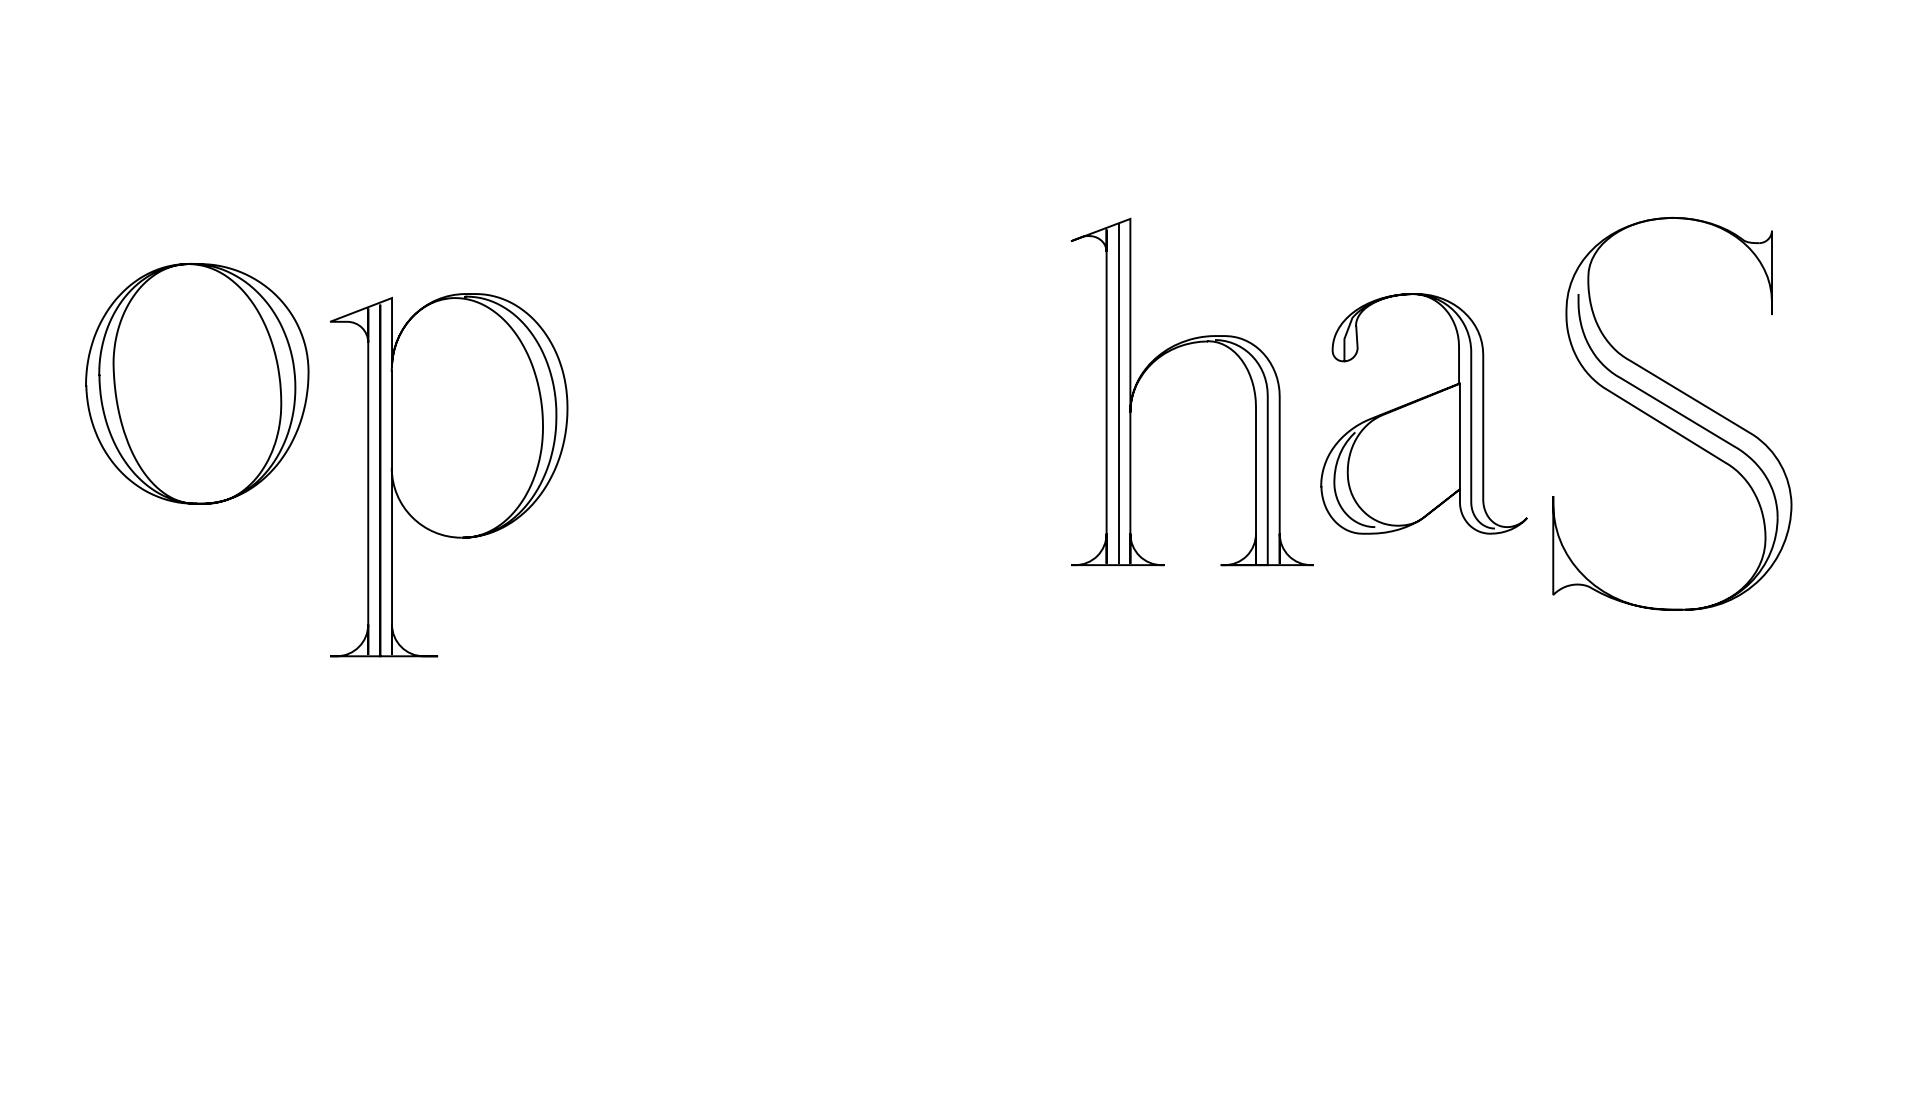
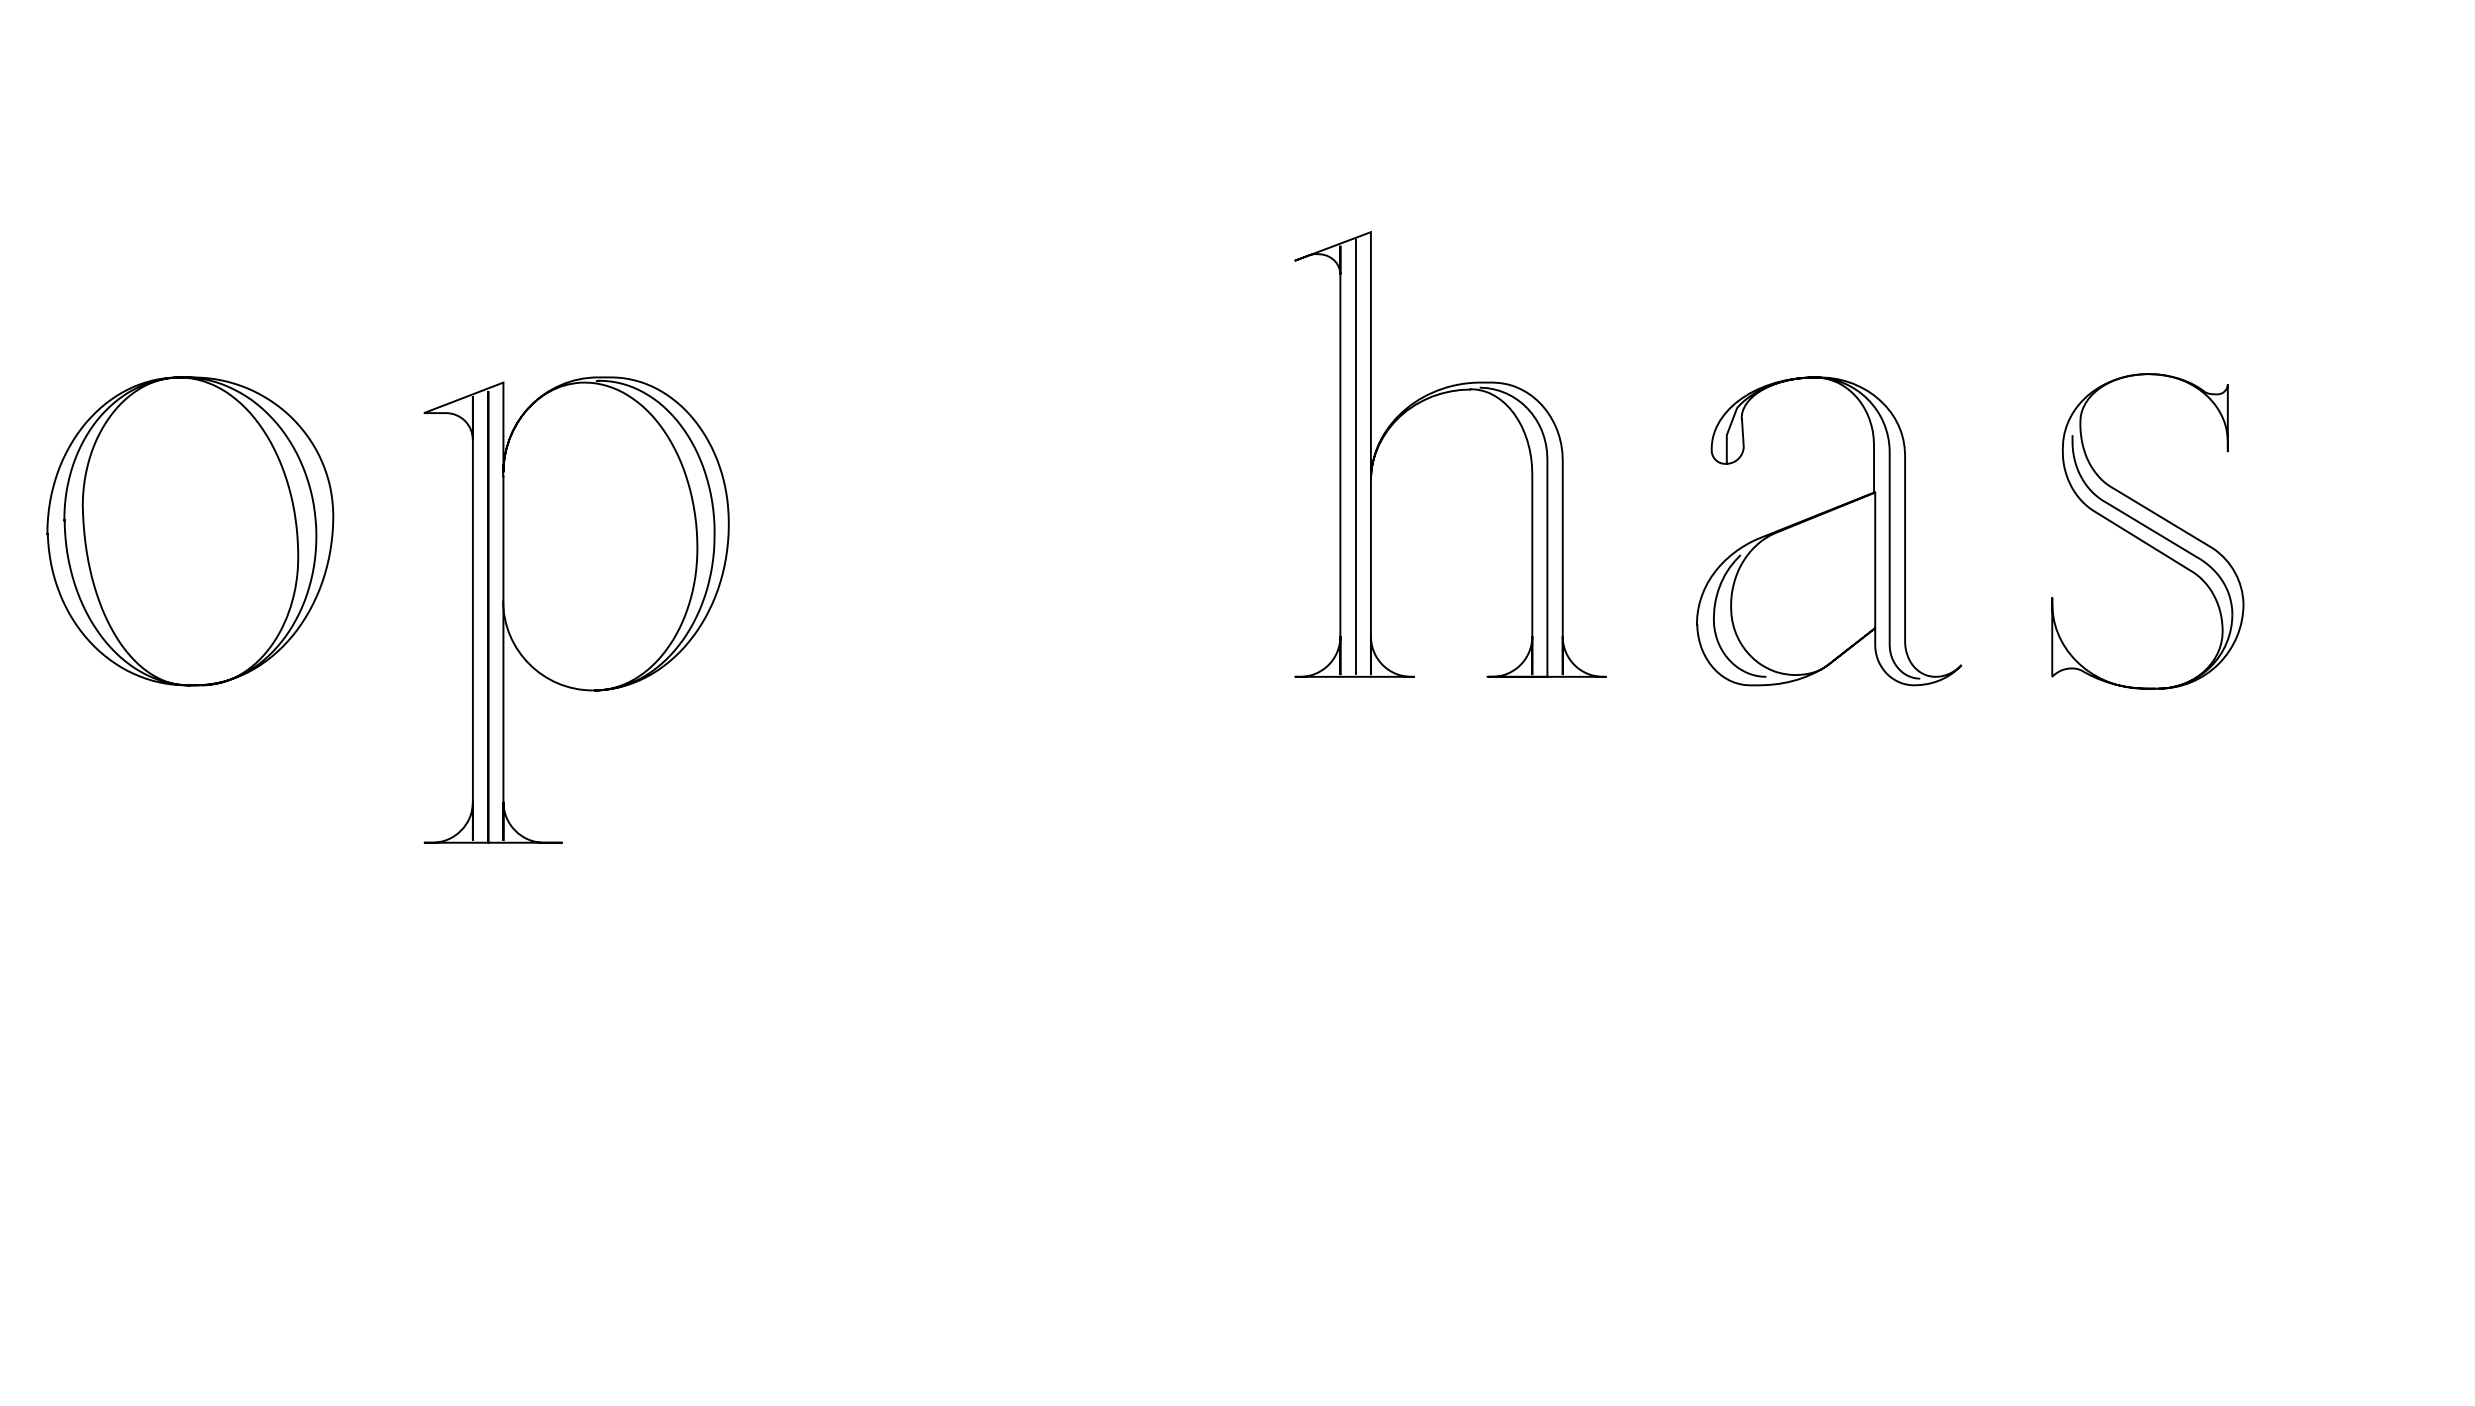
part: (1169, 352) -> (1421, 403), moved
curve: (277, 371) -> (293, 515), moved
part: (1671, 413) -> (2146, 530), size x0.62

